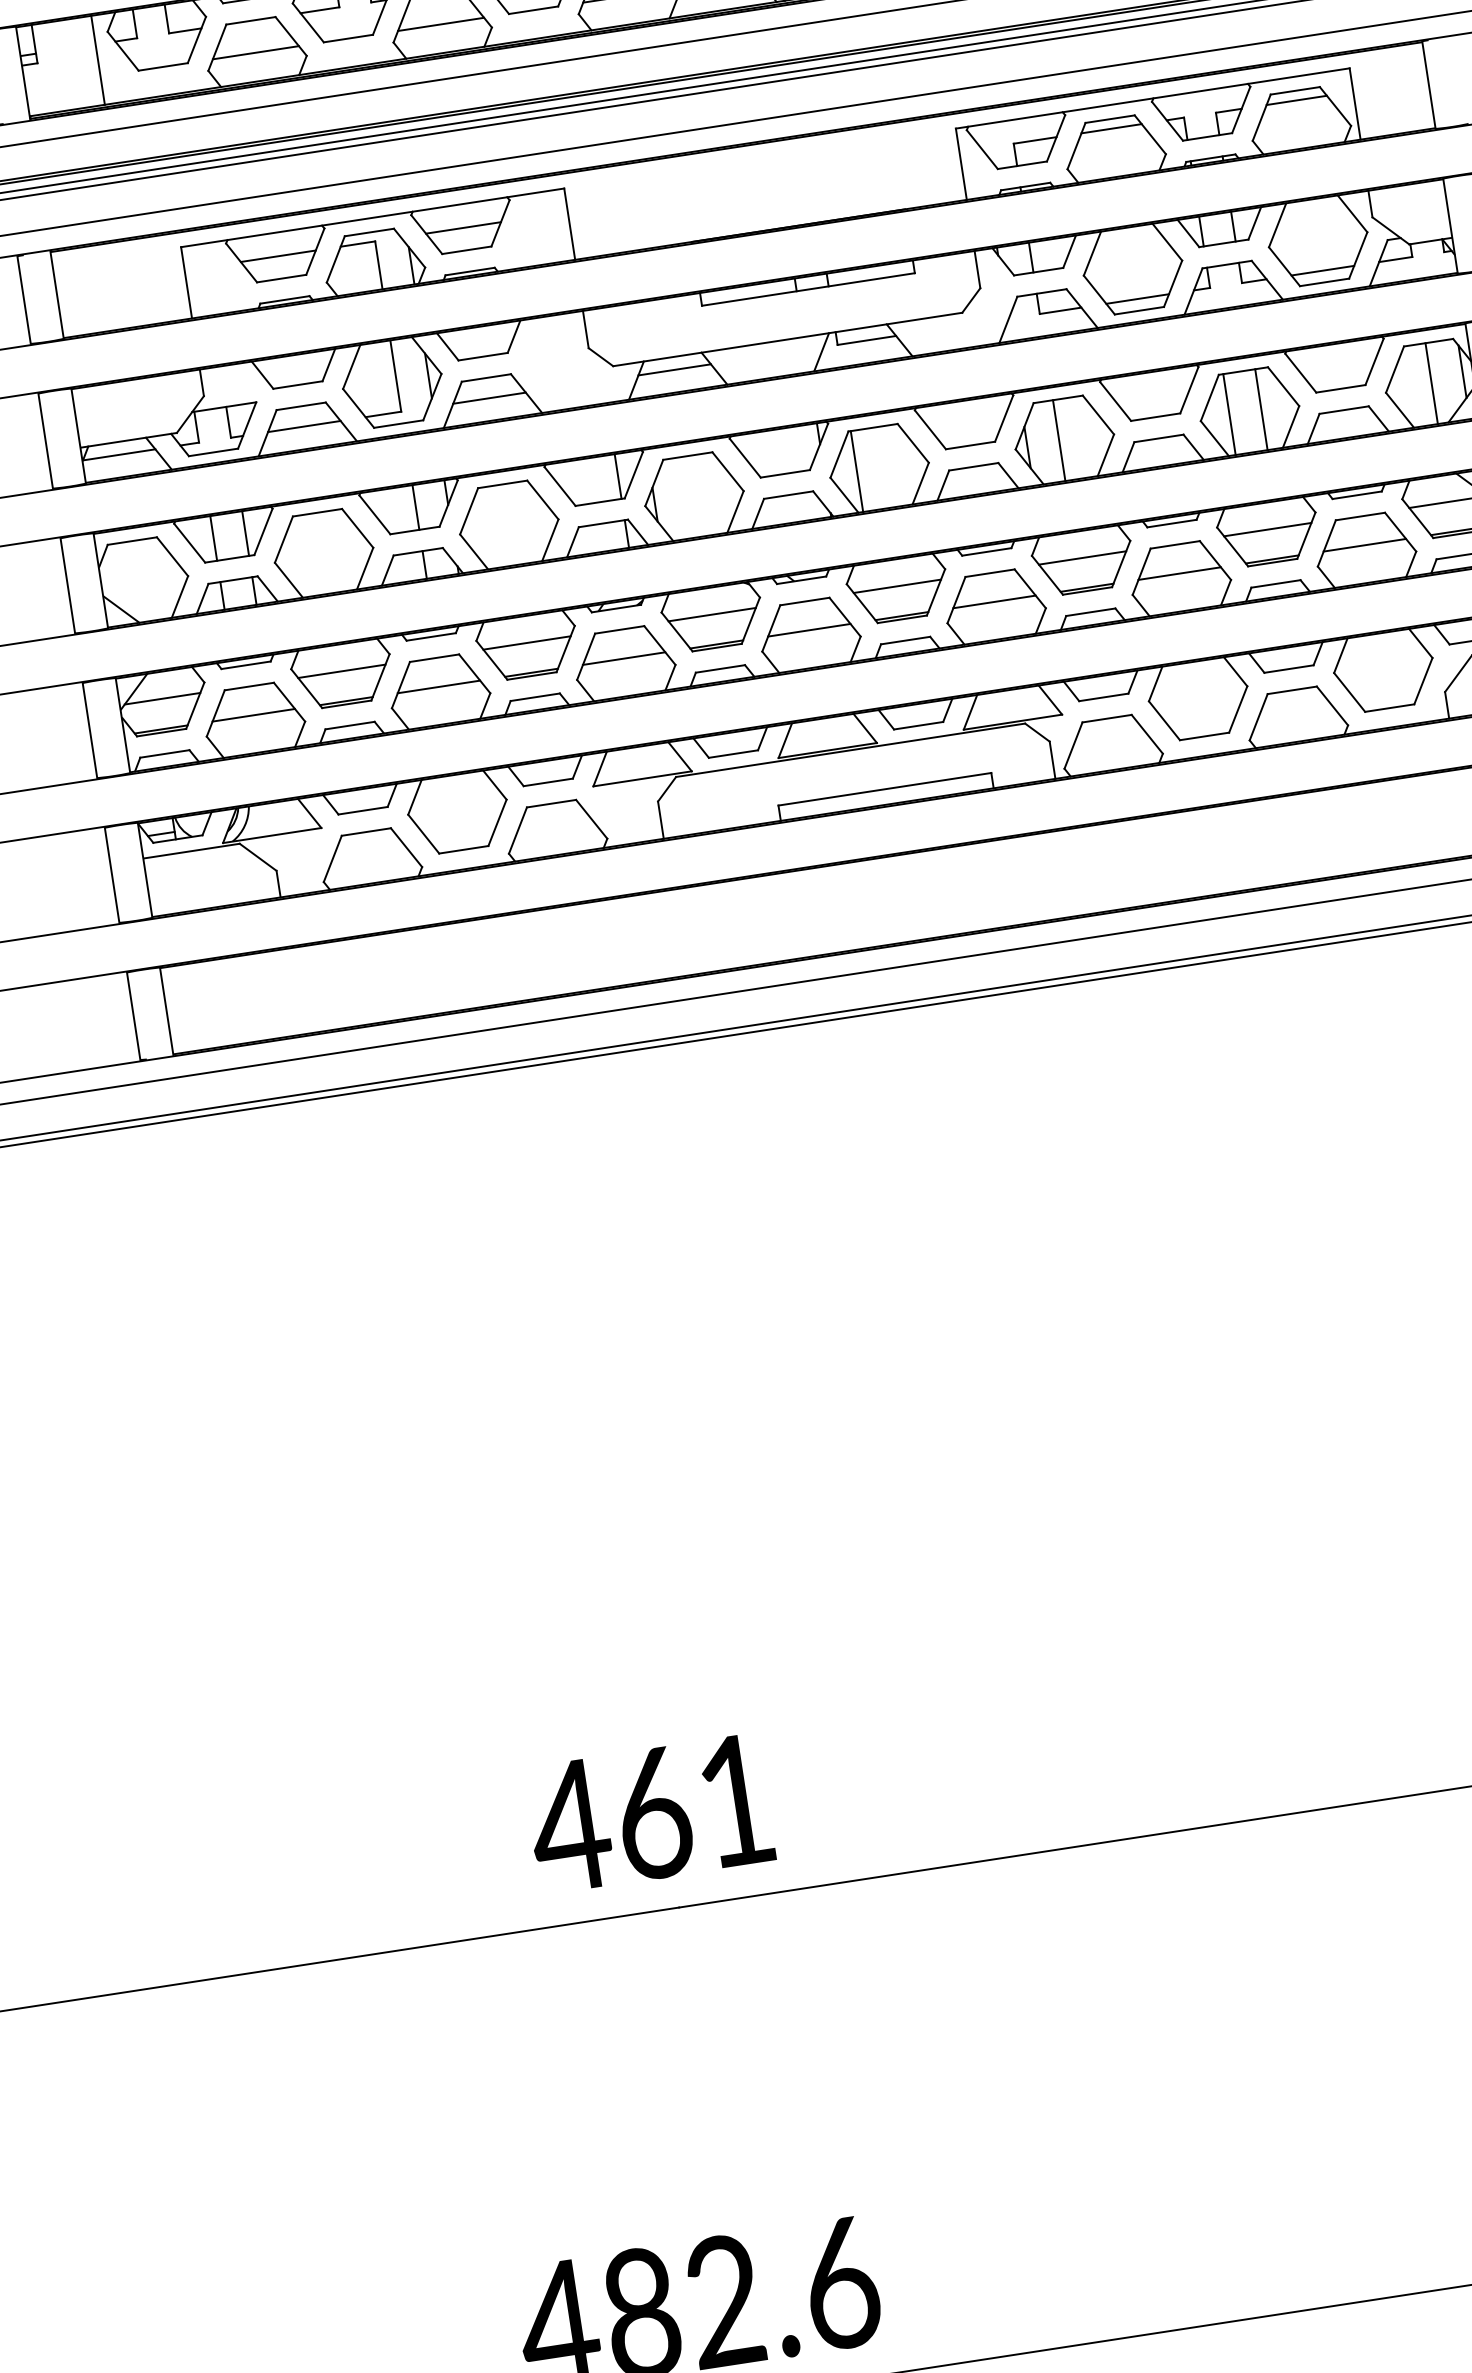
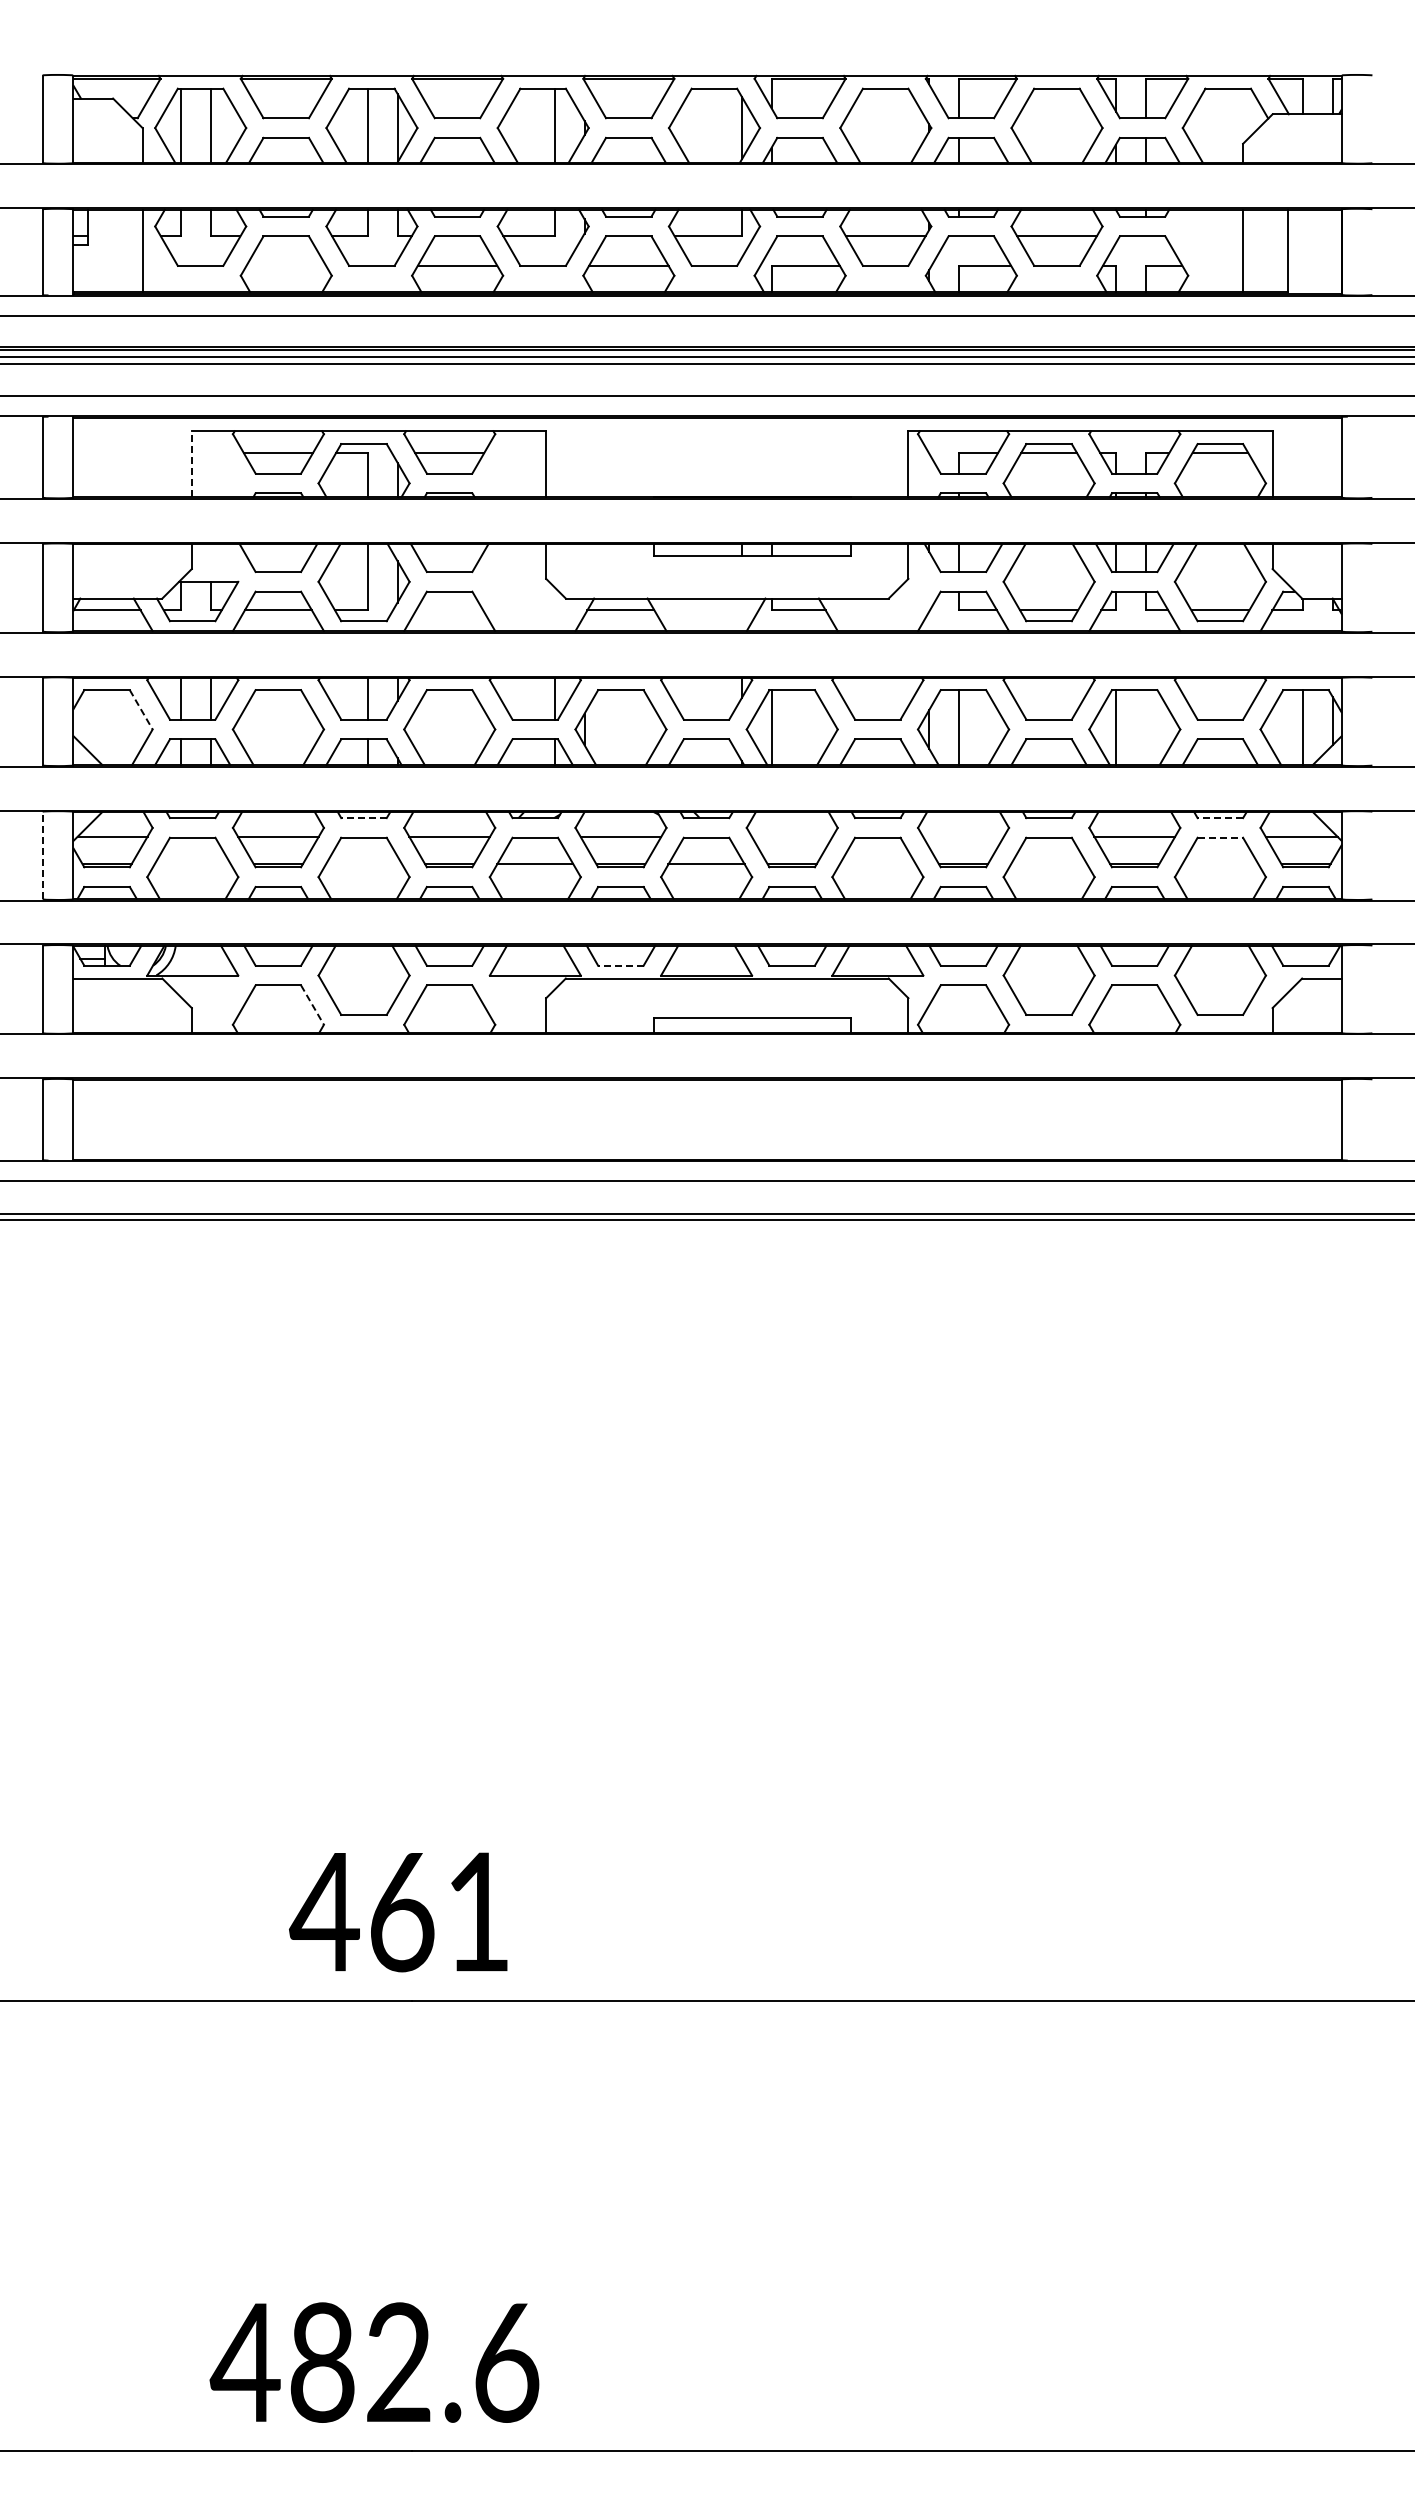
line: (256, 52) -> (286, 265), removed
line: (186, 283) -> (191, 464), solid -> dashed
line: (489, 398) -> (449, 610), removed
line: (1261, 409) -> (1145, 727), removed
line: (1357, 495) -> (1220, 818), solid -> dashed
line: (1360, 516) -> (1220, 837), solid -> dashed
line: (1365, 545) -> (1220, 864), removed
line: (172, 556) -> (141, 709), solid -> dashed
line: (1082, 557) -> (963, 836), removed
line: (1179, 573) -> (1048, 864), removed
line: (896, 586) -> (791, 836), removed
line: (994, 602) -> (877, 864), removed
line: (430, 637) -> (363, 818), solid -> dashed
line: (438, 687) -> (363, 864), removed
line: (253, 715) -> (192, 864), removed
line: (89, 730) -> (42, 855), solid -> dashed
line: (732, 753) -> (620, 965), solid -> dashed
line: (406, 848) -> (312, 1005), solid -> dashed

